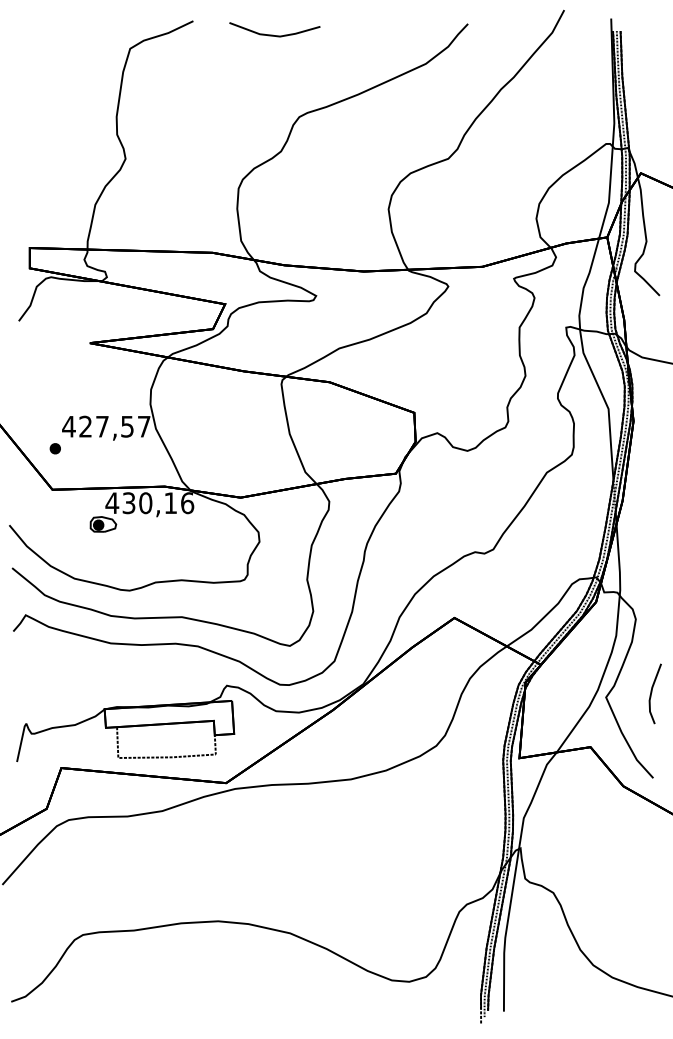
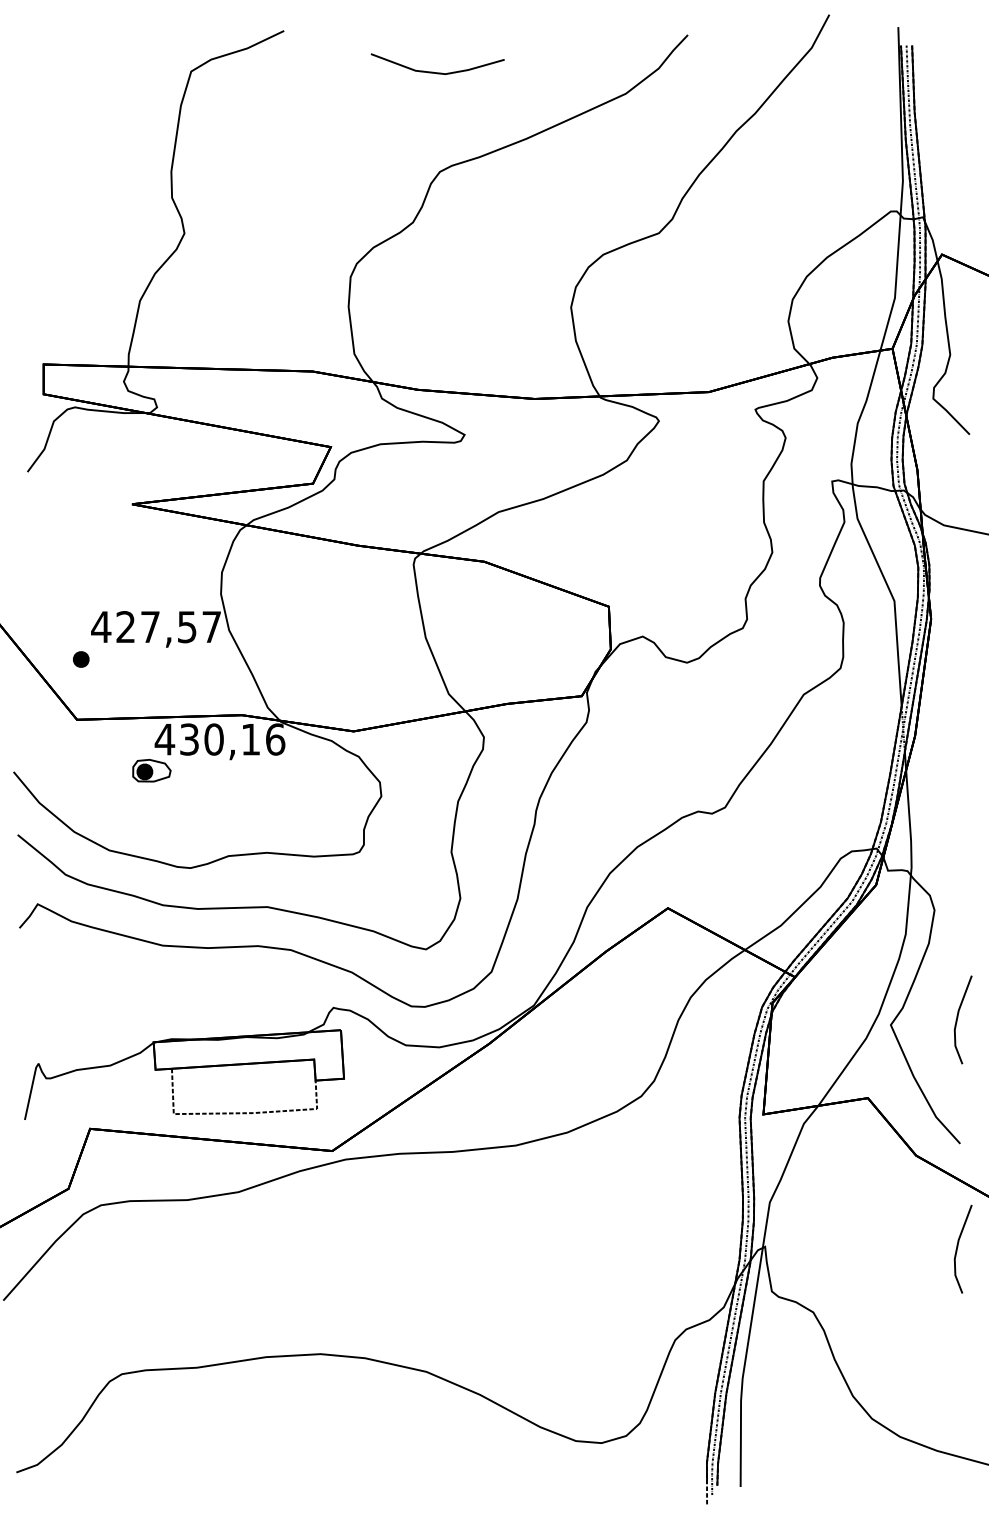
line: (273, 34) -> (435, 71), moved
line: (652, 848) -> (959, 1247), added

